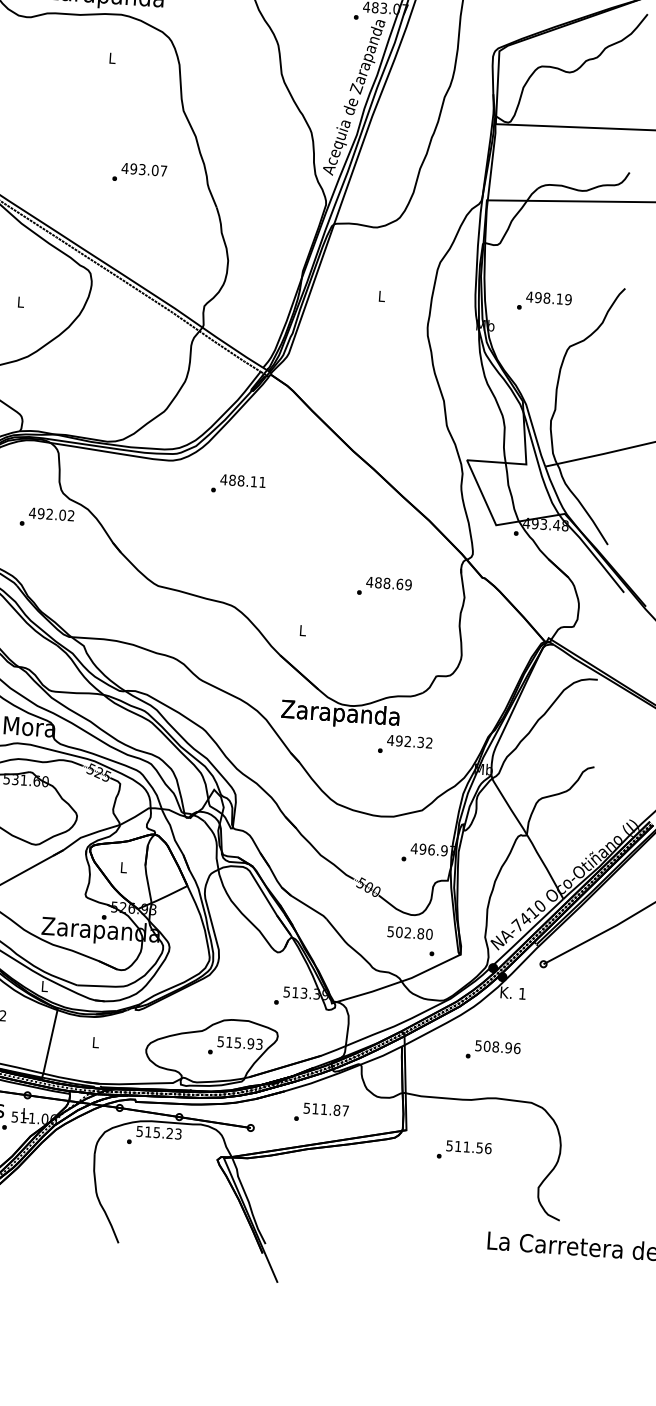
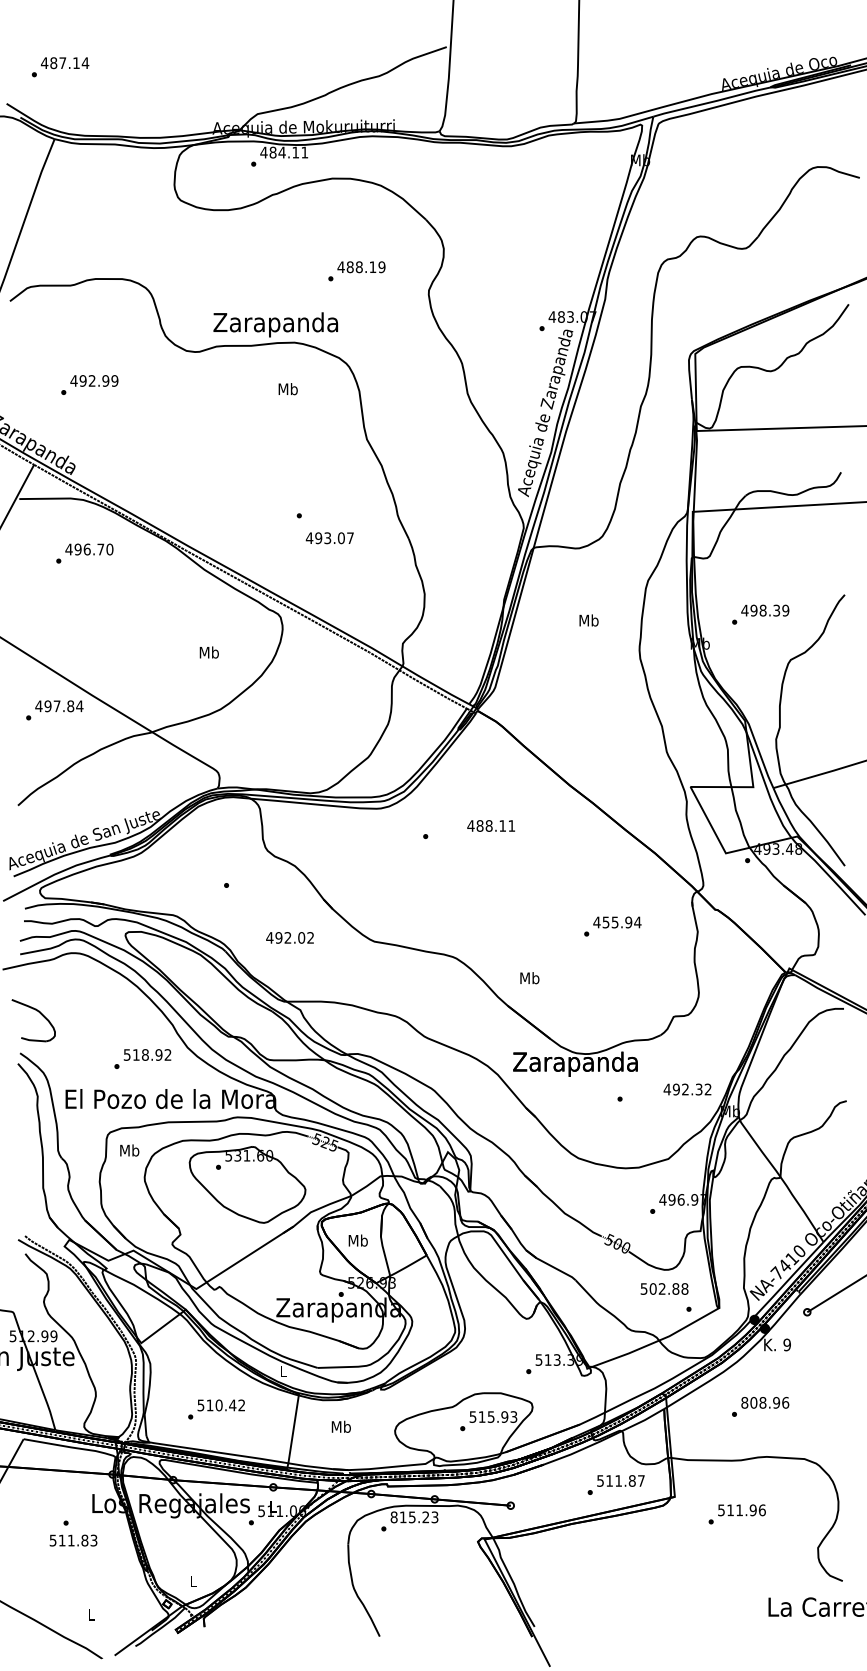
text: (111, 58) -> (287, 389), L -> Mb
text: (143, 169) -> (329, 538), moved
text: (381, 296) -> (588, 620), L -> Mb
text: (559, 298) -> (776, 610), 498.19 -> 498.39
text: (20, 302) -> (208, 652), L -> Mb
text: (242, 480) -> (490, 825), moved
text: (51, 514) -> (289, 937), moved
text: (393, 583) -> (621, 922), 488.69 -> 455.94
text: (302, 630) -> (529, 978), L -> Mb
text: (409, 741) -> (687, 1089), moved
text: (123, 867) -> (357, 1240), L -> Mb
text: (429, 933) -> (684, 1288), 502.80 -> 502.88
text: (521, 993) -> (786, 1344), 1 -> 9
text: (94, 1042) -> (340, 1426), L -> Mb
text: (478, 1045) -> (744, 1402), 508.96 -> 808.96
text: (320, 1112) -> (615, 1484), moved
text: (139, 1131) -> (393, 1517), 515.23 -> 815.23
text: (479, 1147) -> (752, 1509), 511.56 -> 511.96

